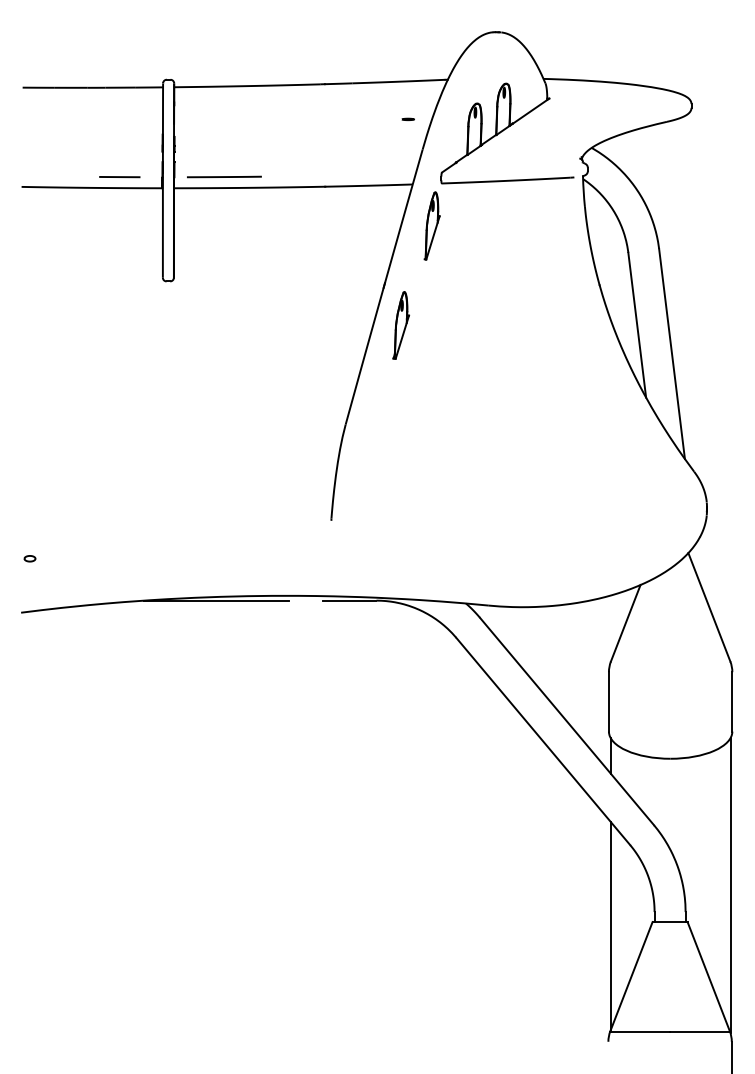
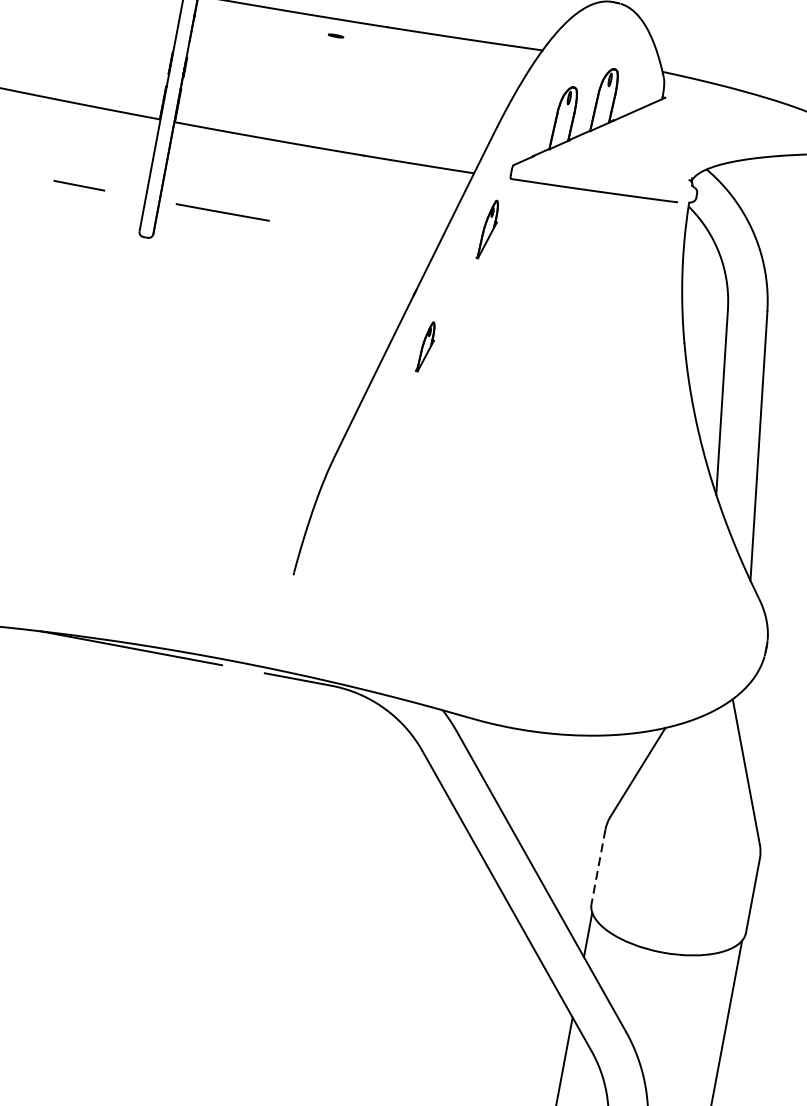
part: (407, 118) -> (335, 34), moved
line: (224, 176) -> (223, 211), moved
line: (119, 177) -> (78, 186), moved
part: (431, 225) -> (487, 229), size x0.7
part: (400, 325) -> (425, 346), size x0.6
line: (608, 701) -> (598, 866), solid -> dashed

